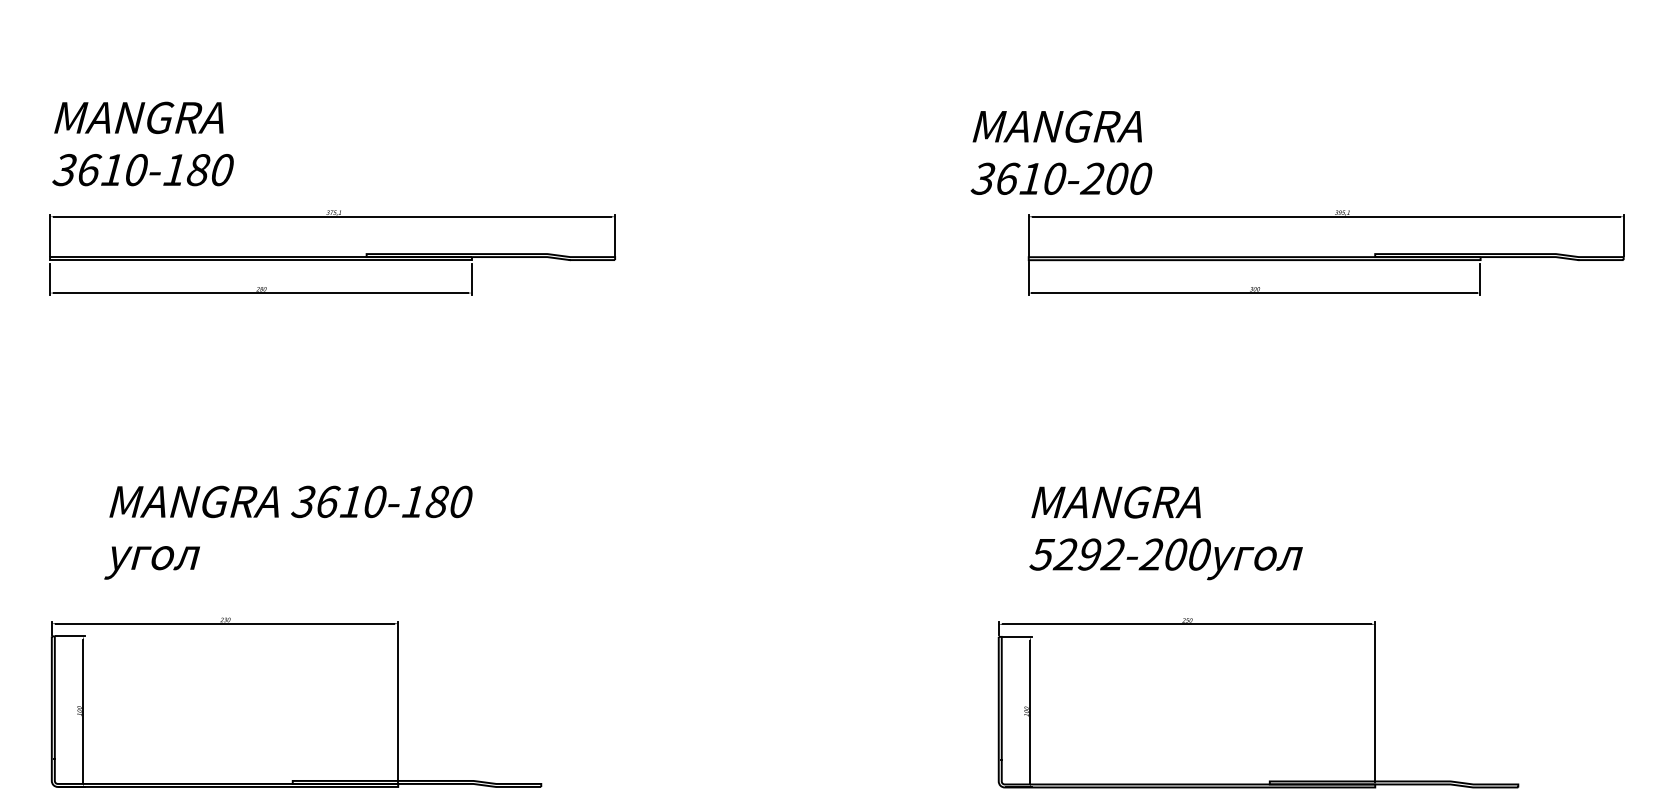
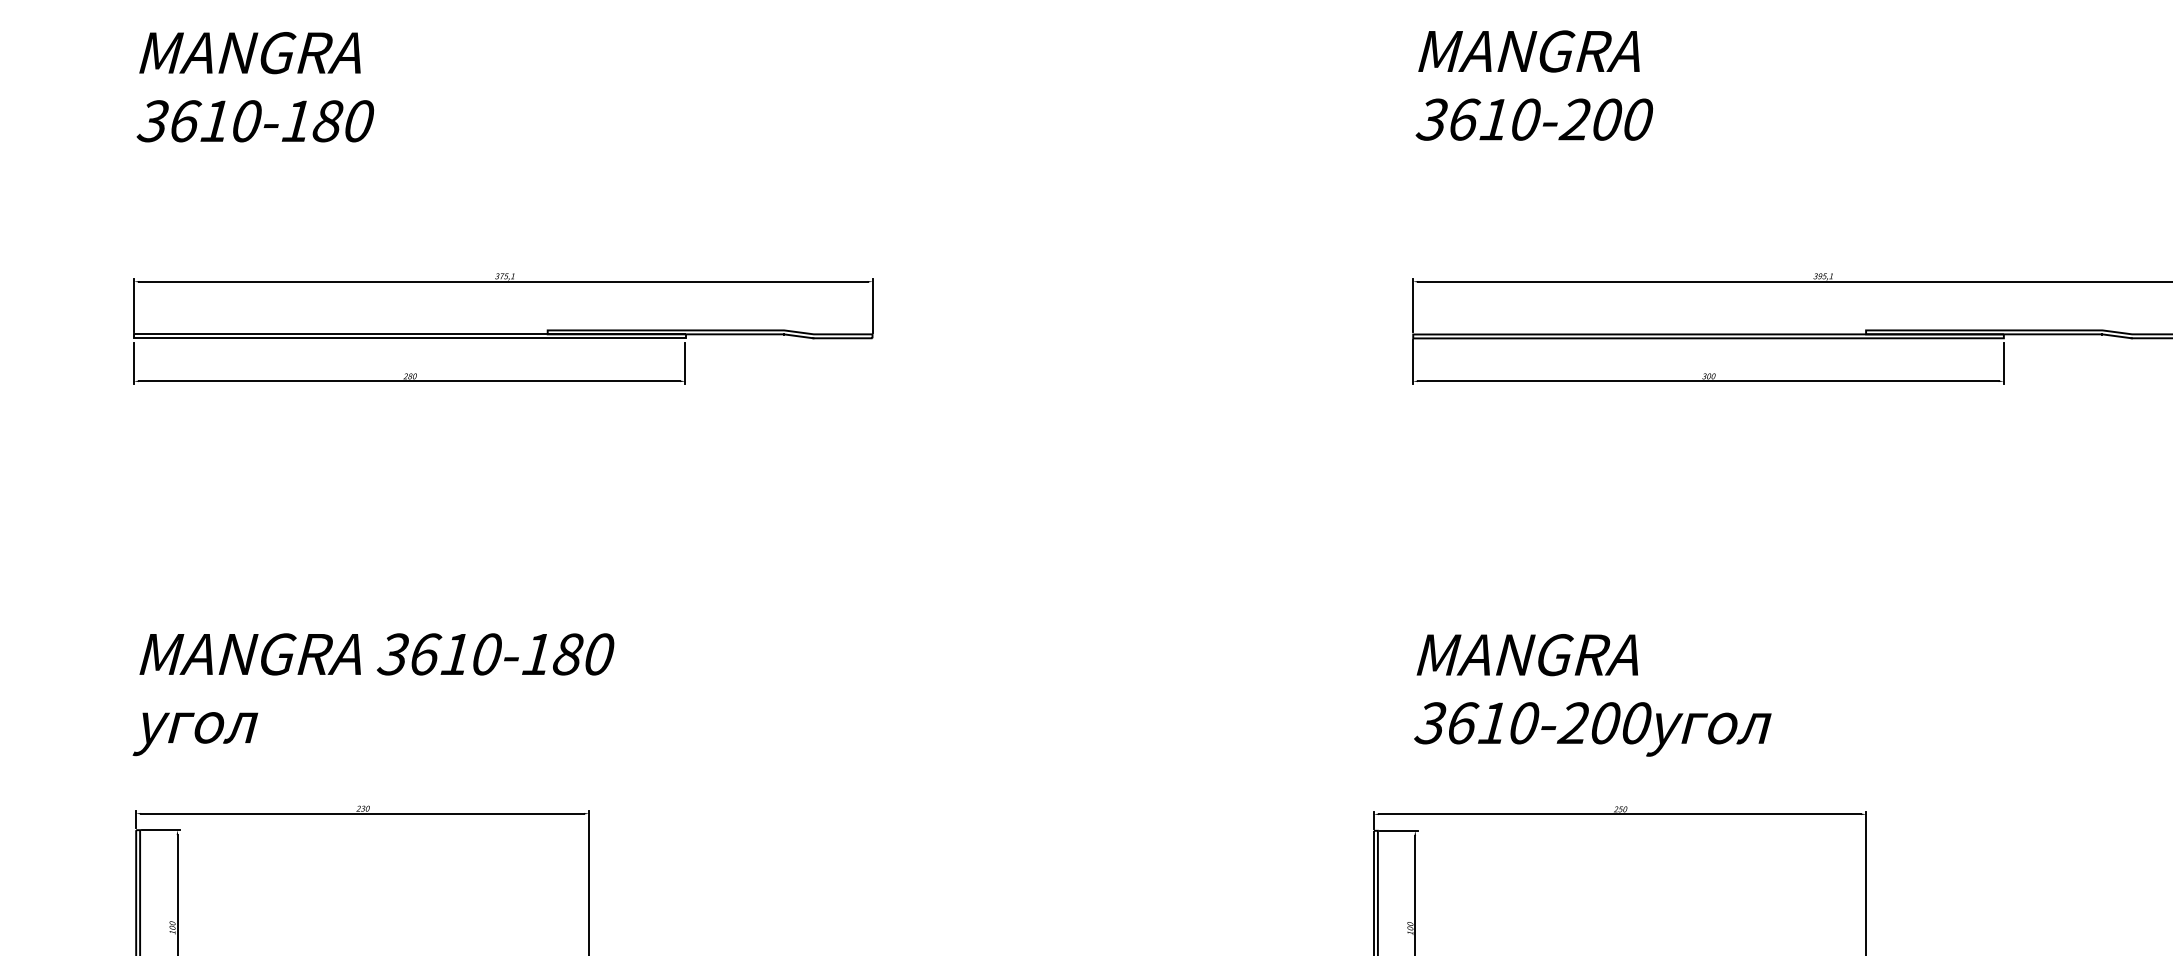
text: (142, 143) -> (254, 86), moved
text: (1061, 152) -> (1534, 85), moved
text: (288, 532) -> (373, 694), moved
text: (1077, 554) -> (1476, 723), 5292-200 -> 3610-200

